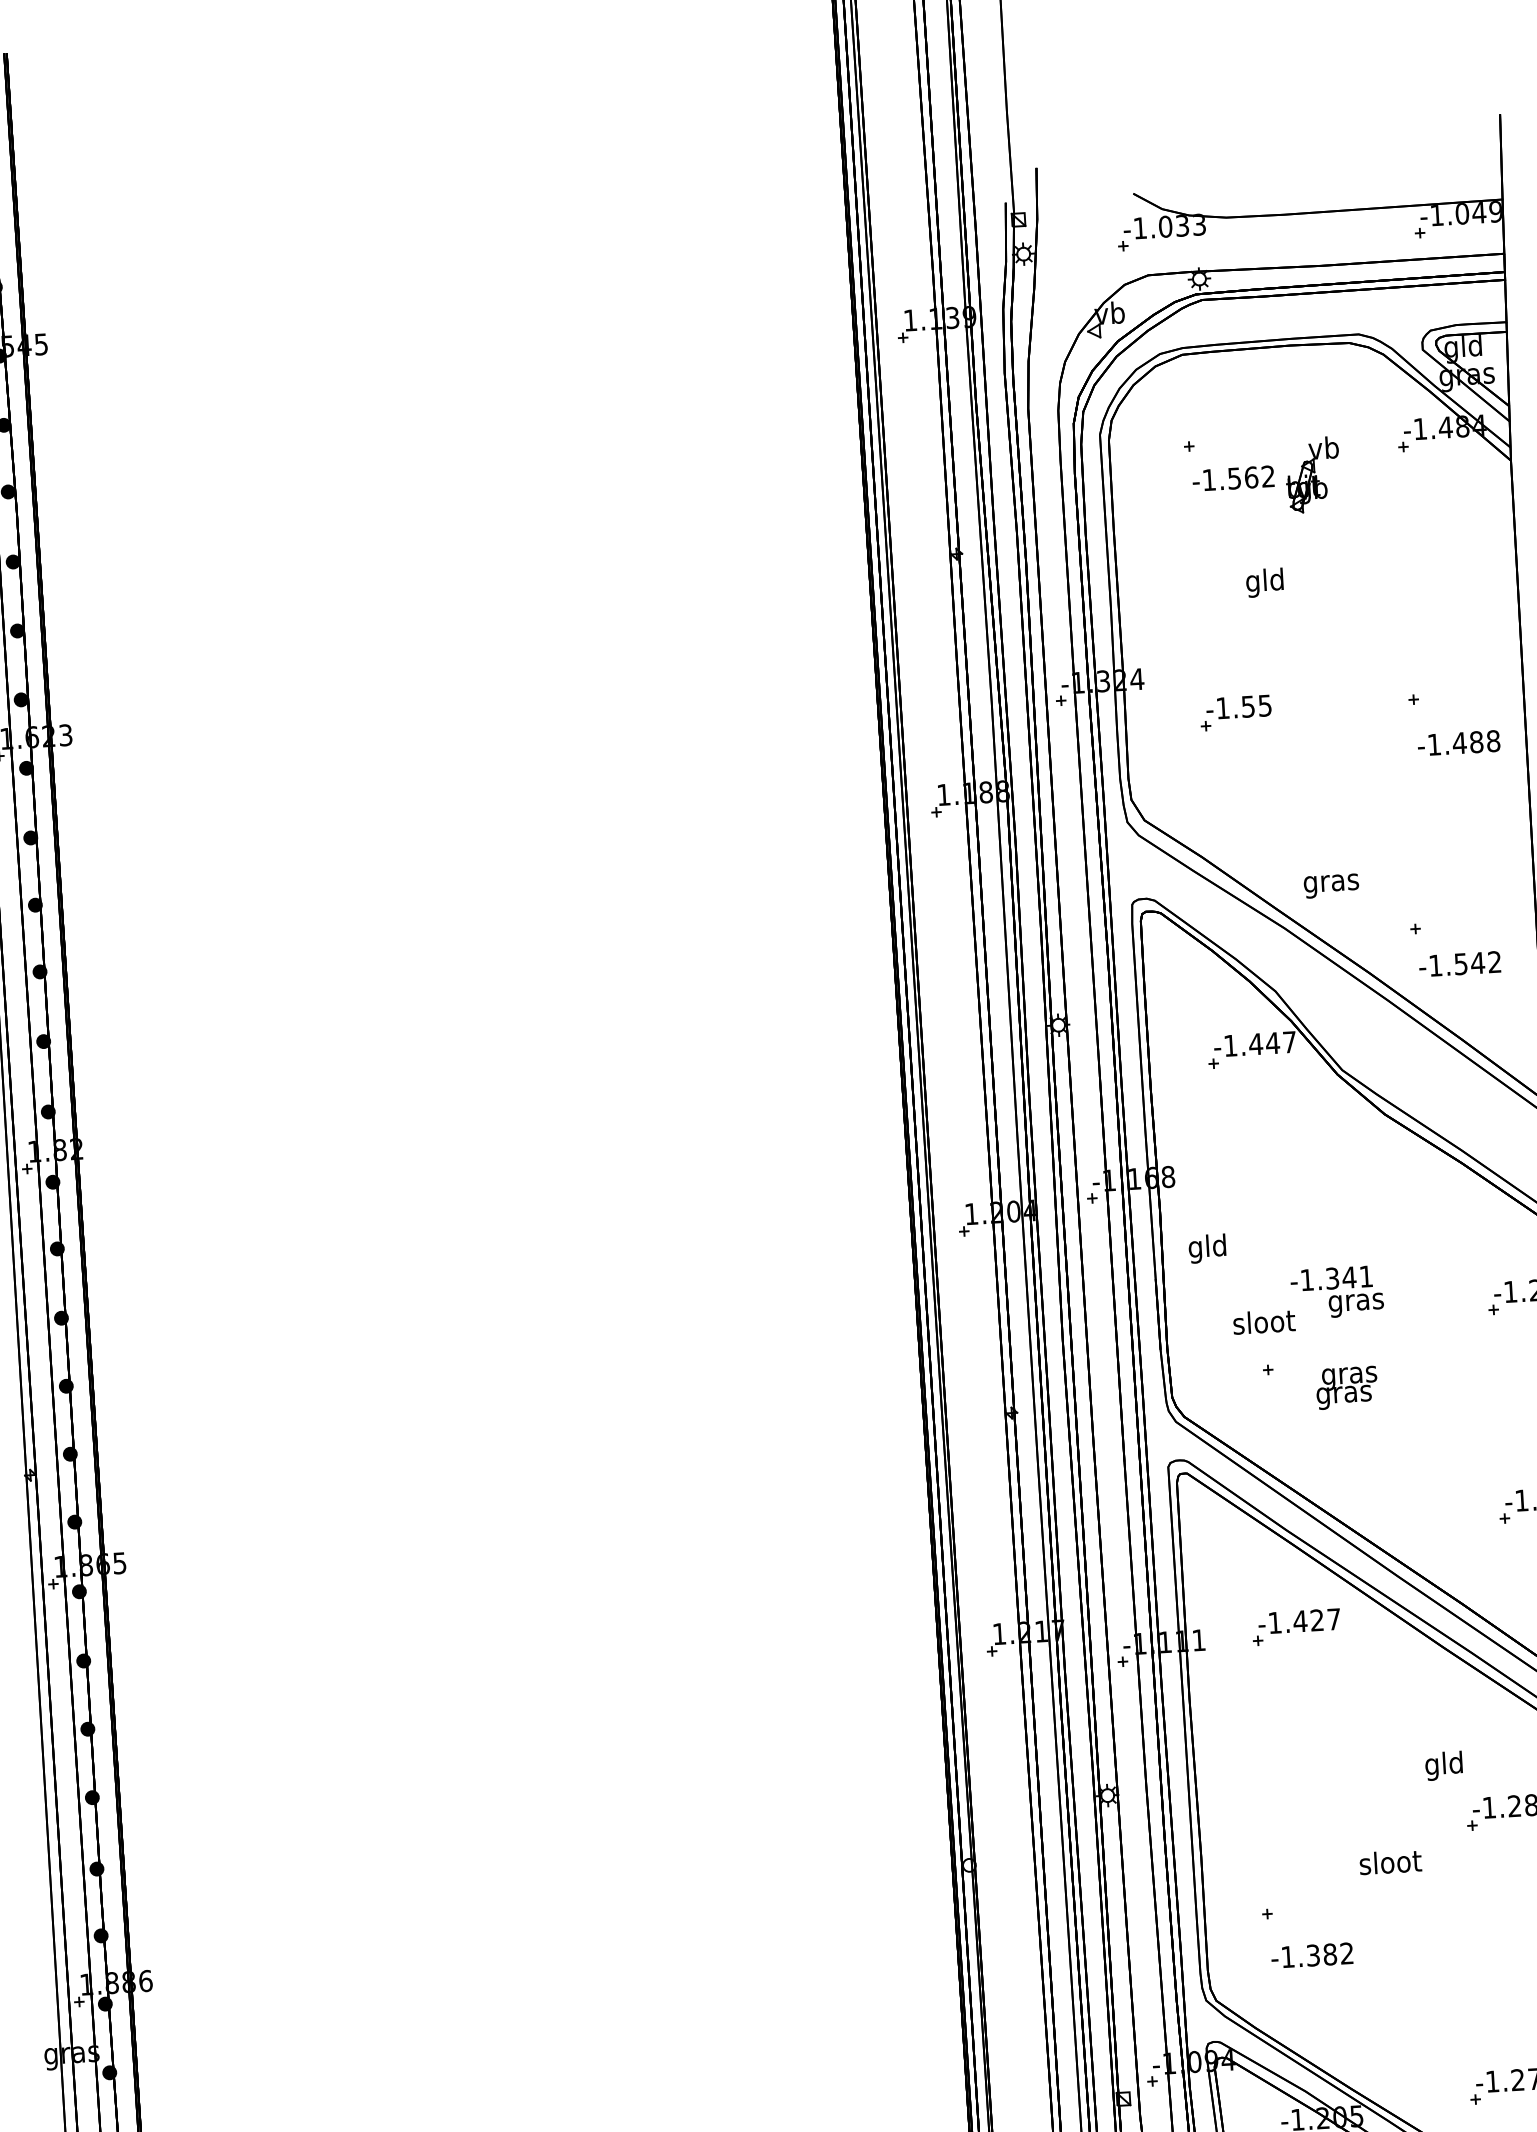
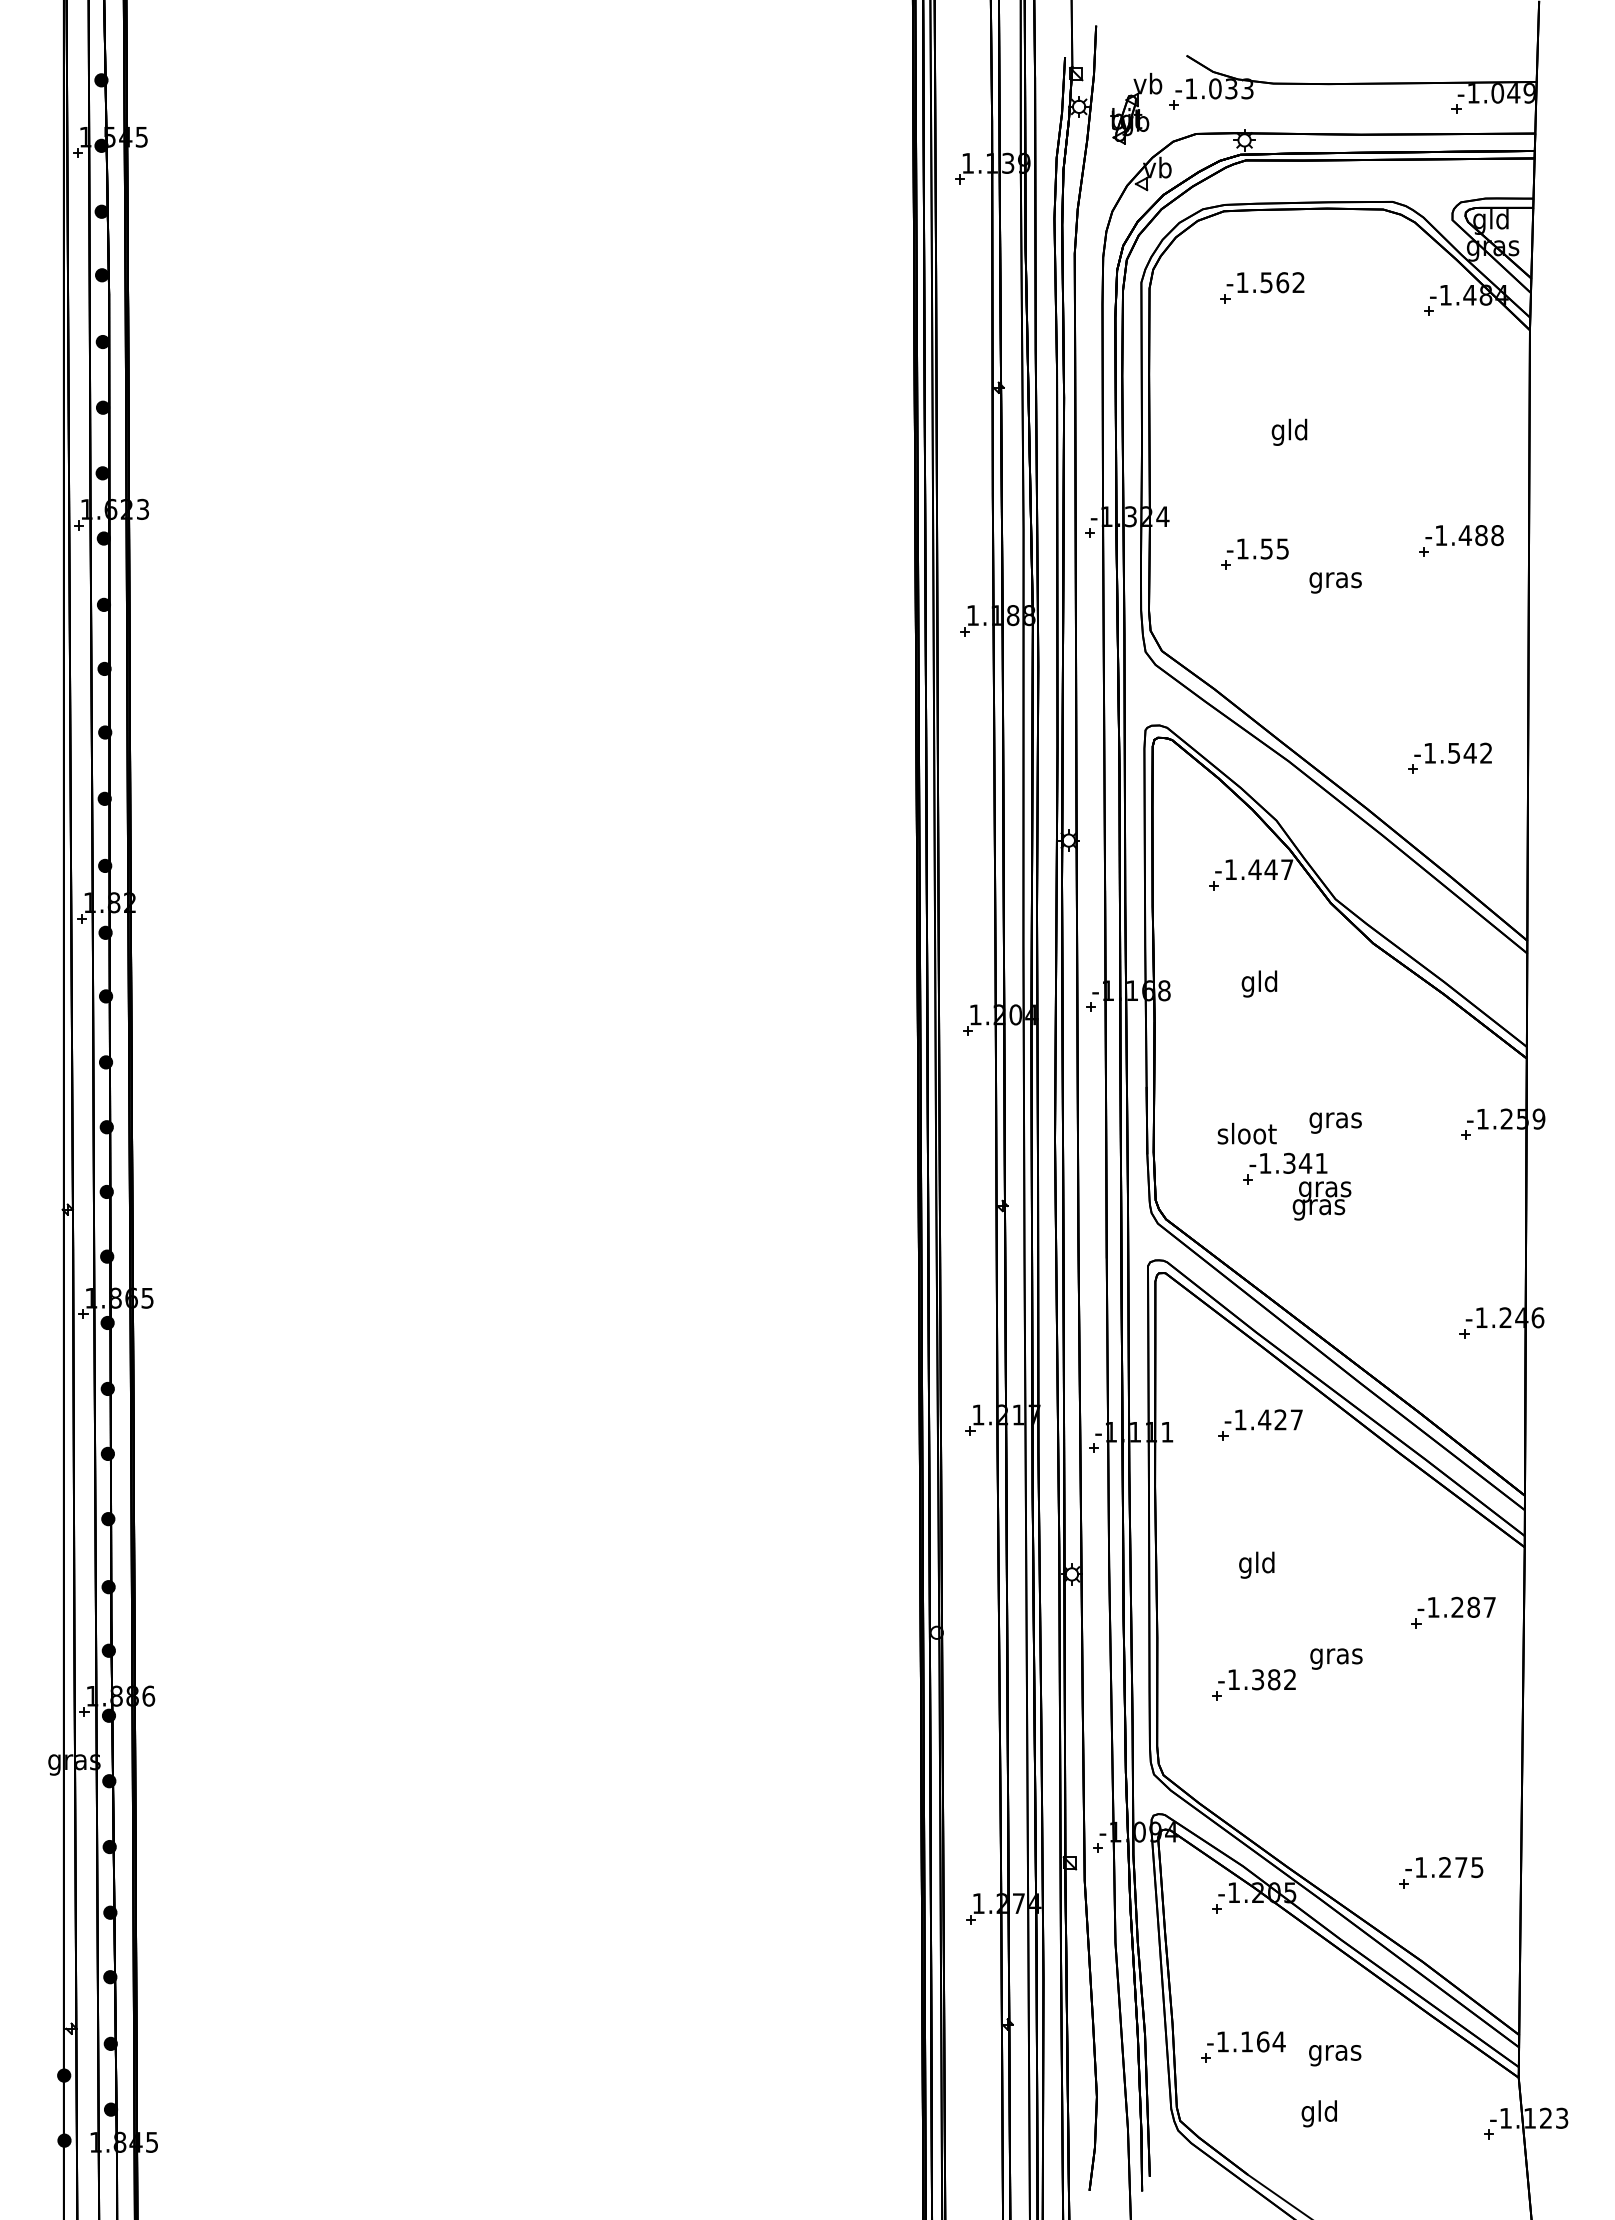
part: (1313, 474) -> (1136, 108), moved
text: (1233, 478) -> (1265, 282), moved
text: (1458, 743) -> (1464, 535), moved
text: (1331, 885) -> (1335, 582), moved
text: (1459, 963) -> (1452, 752), moved
text: (1207, 1248) -> (1259, 983), moved
text: (1331, 1277) -> (1288, 1162), moved
text: (1443, 1765) -> (1256, 1564), moved
text: (1390, 1864) -> (1336, 1655), sloot -> gras
text: (1311, 1955) -> (1256, 1679), moved

